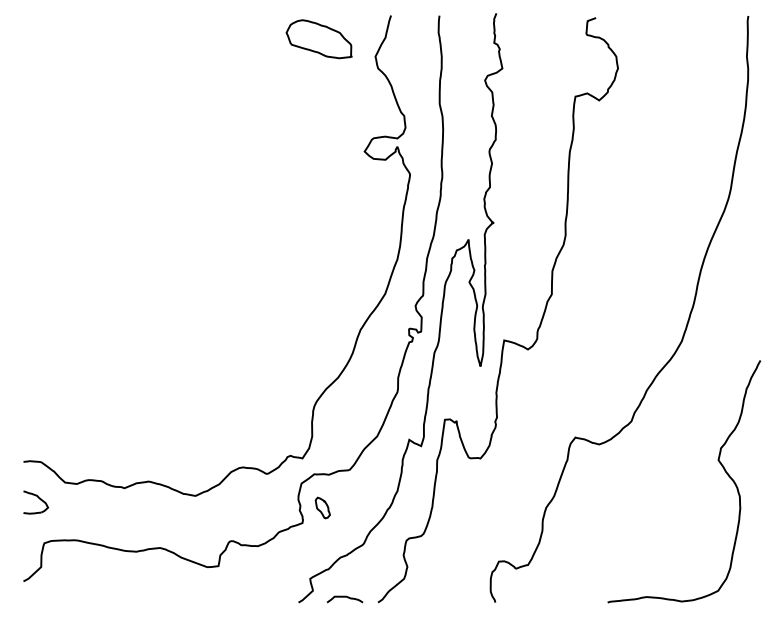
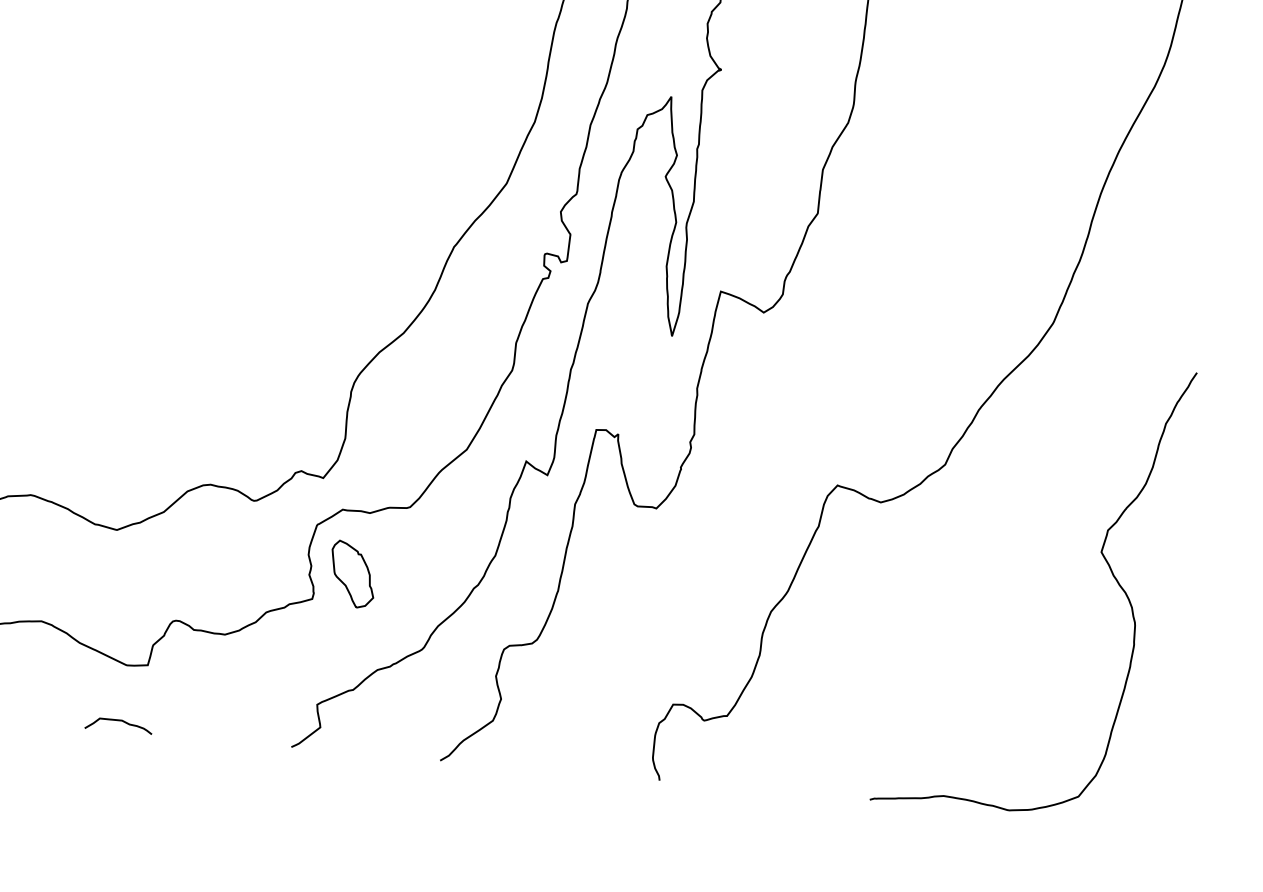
part: (322, 507) -> (352, 573), size x1.67
curve: (344, 597) -> (118, 721), moved

